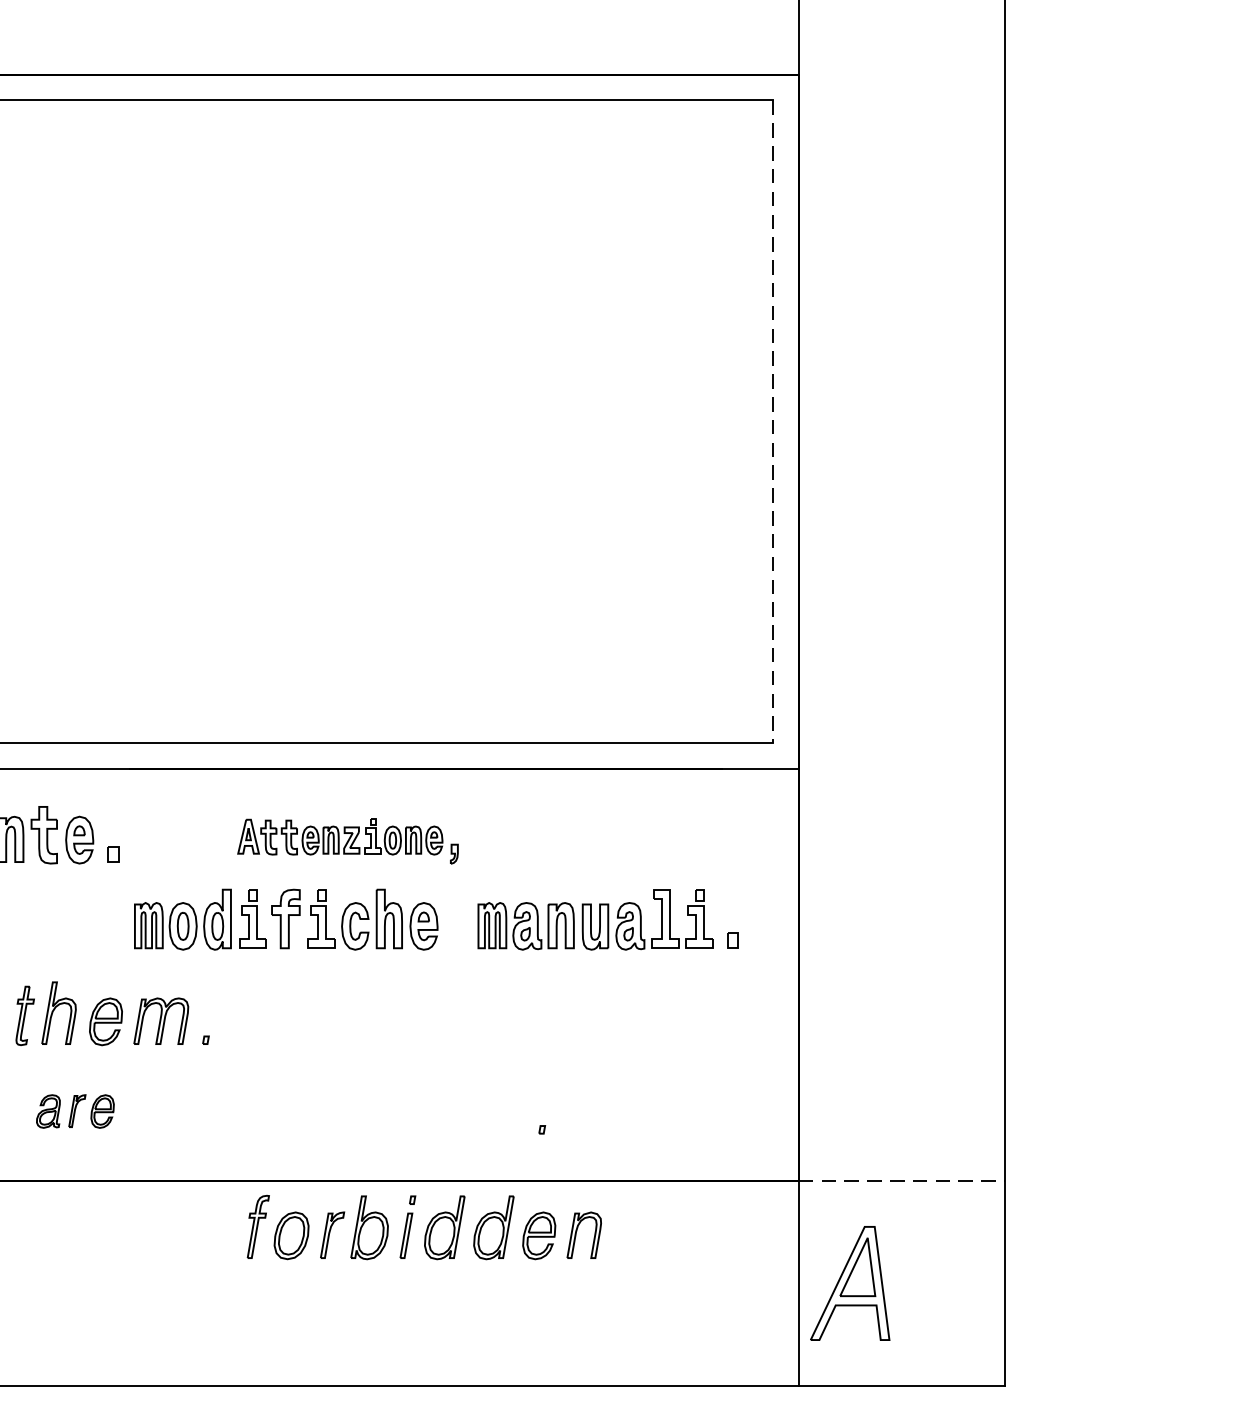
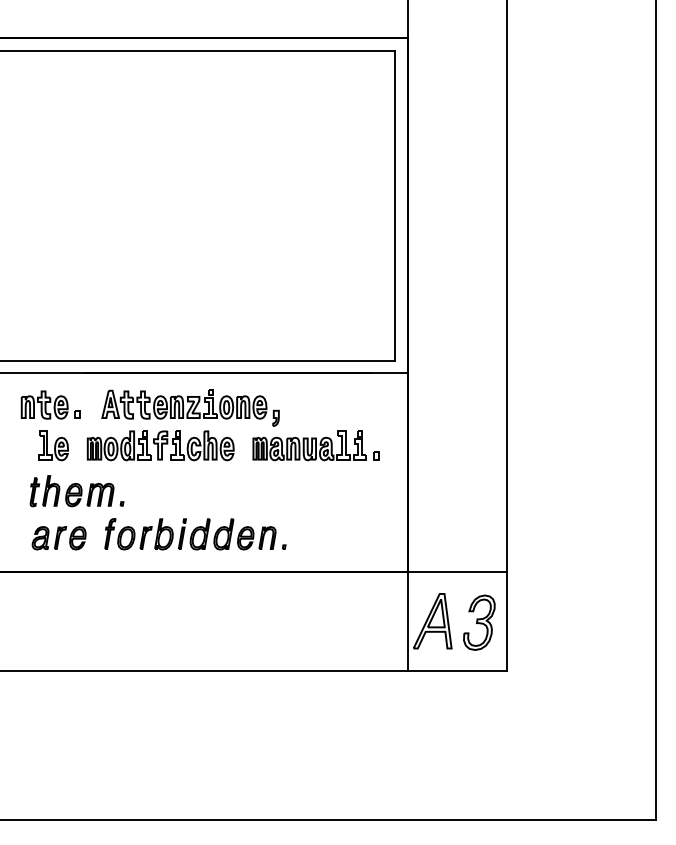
line: (773, 423) -> (395, 206), dashed -> solid
part: (347, 840) -> (190, 407), size x1.67
part: (63, 918) -> (53, 445), added
part: (74, 1111) -> (58, 538), size x1.43
line: (901, 1180) -> (457, 571), dashed -> solid
part: (424, 1228) -> (190, 534), moved
part: (947, 1286) -> (479, 622), added

